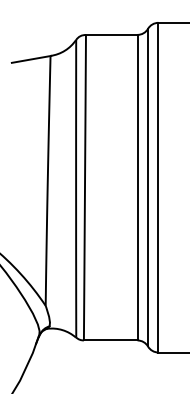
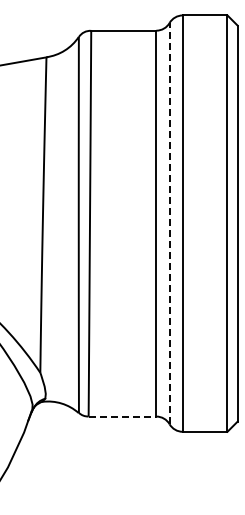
line: (147, 187) -> (169, 223), solid -> dashed
line: (110, 340) -> (122, 416), solid -> dashed

